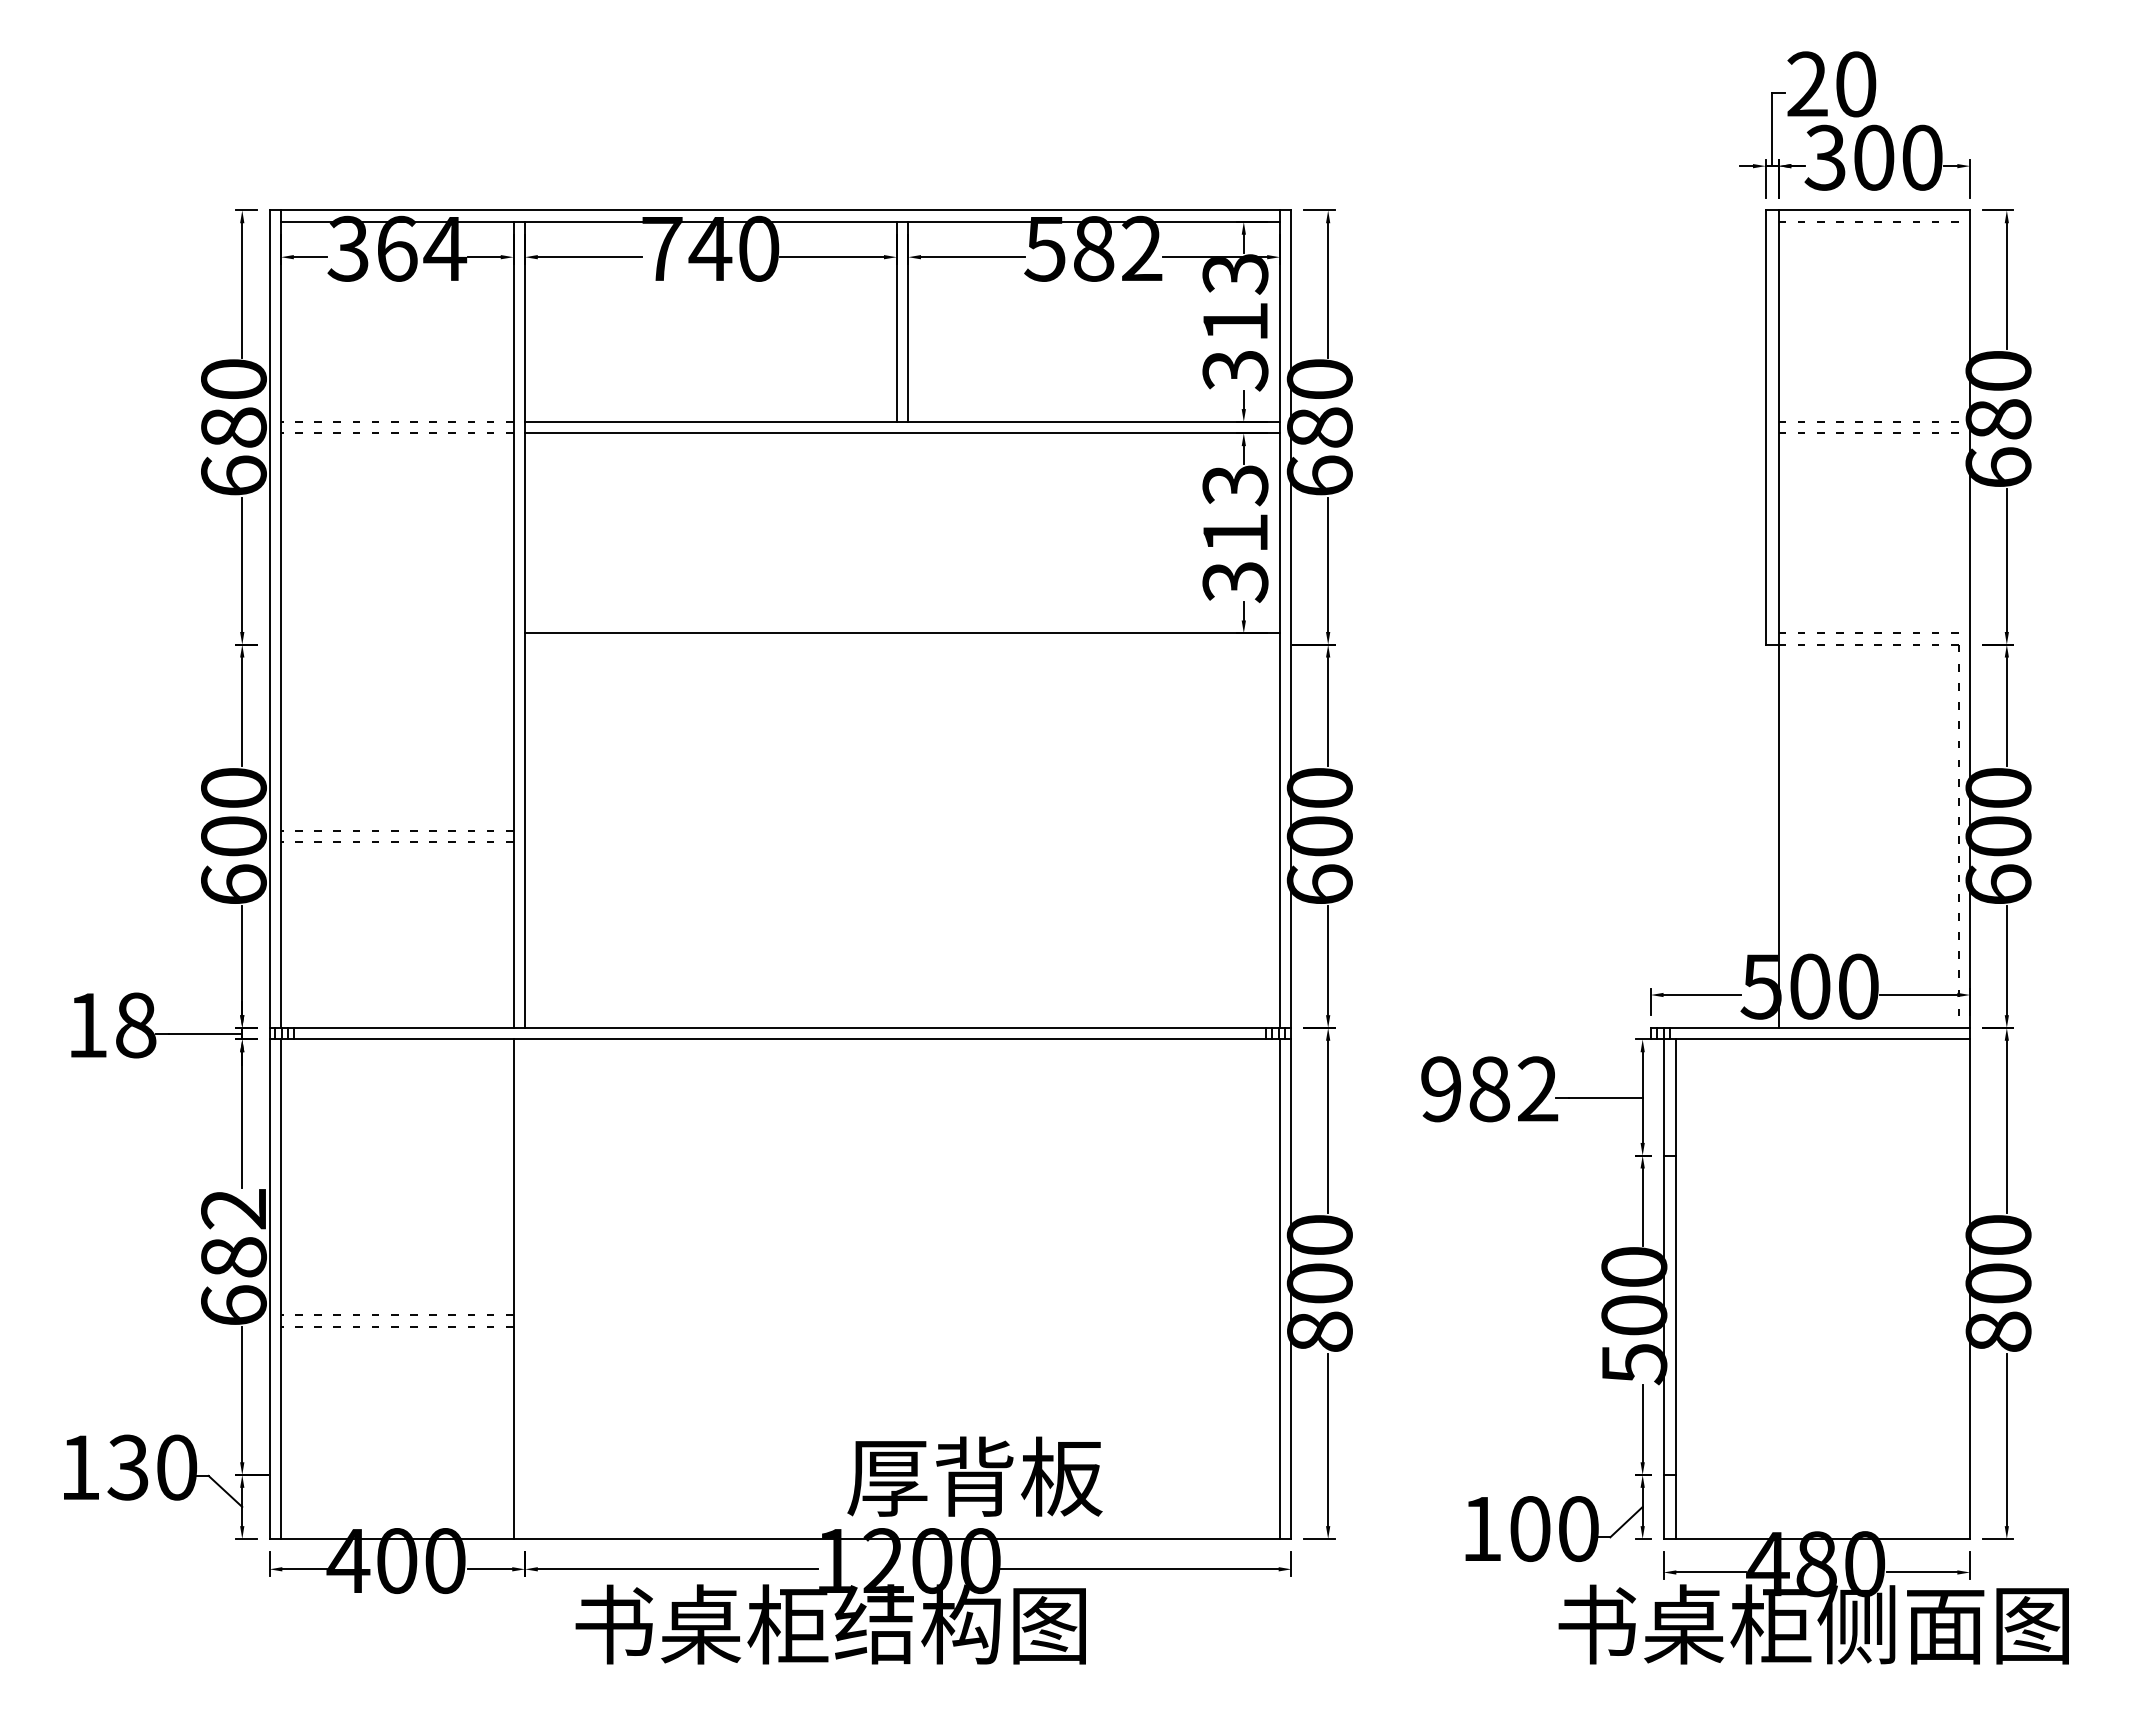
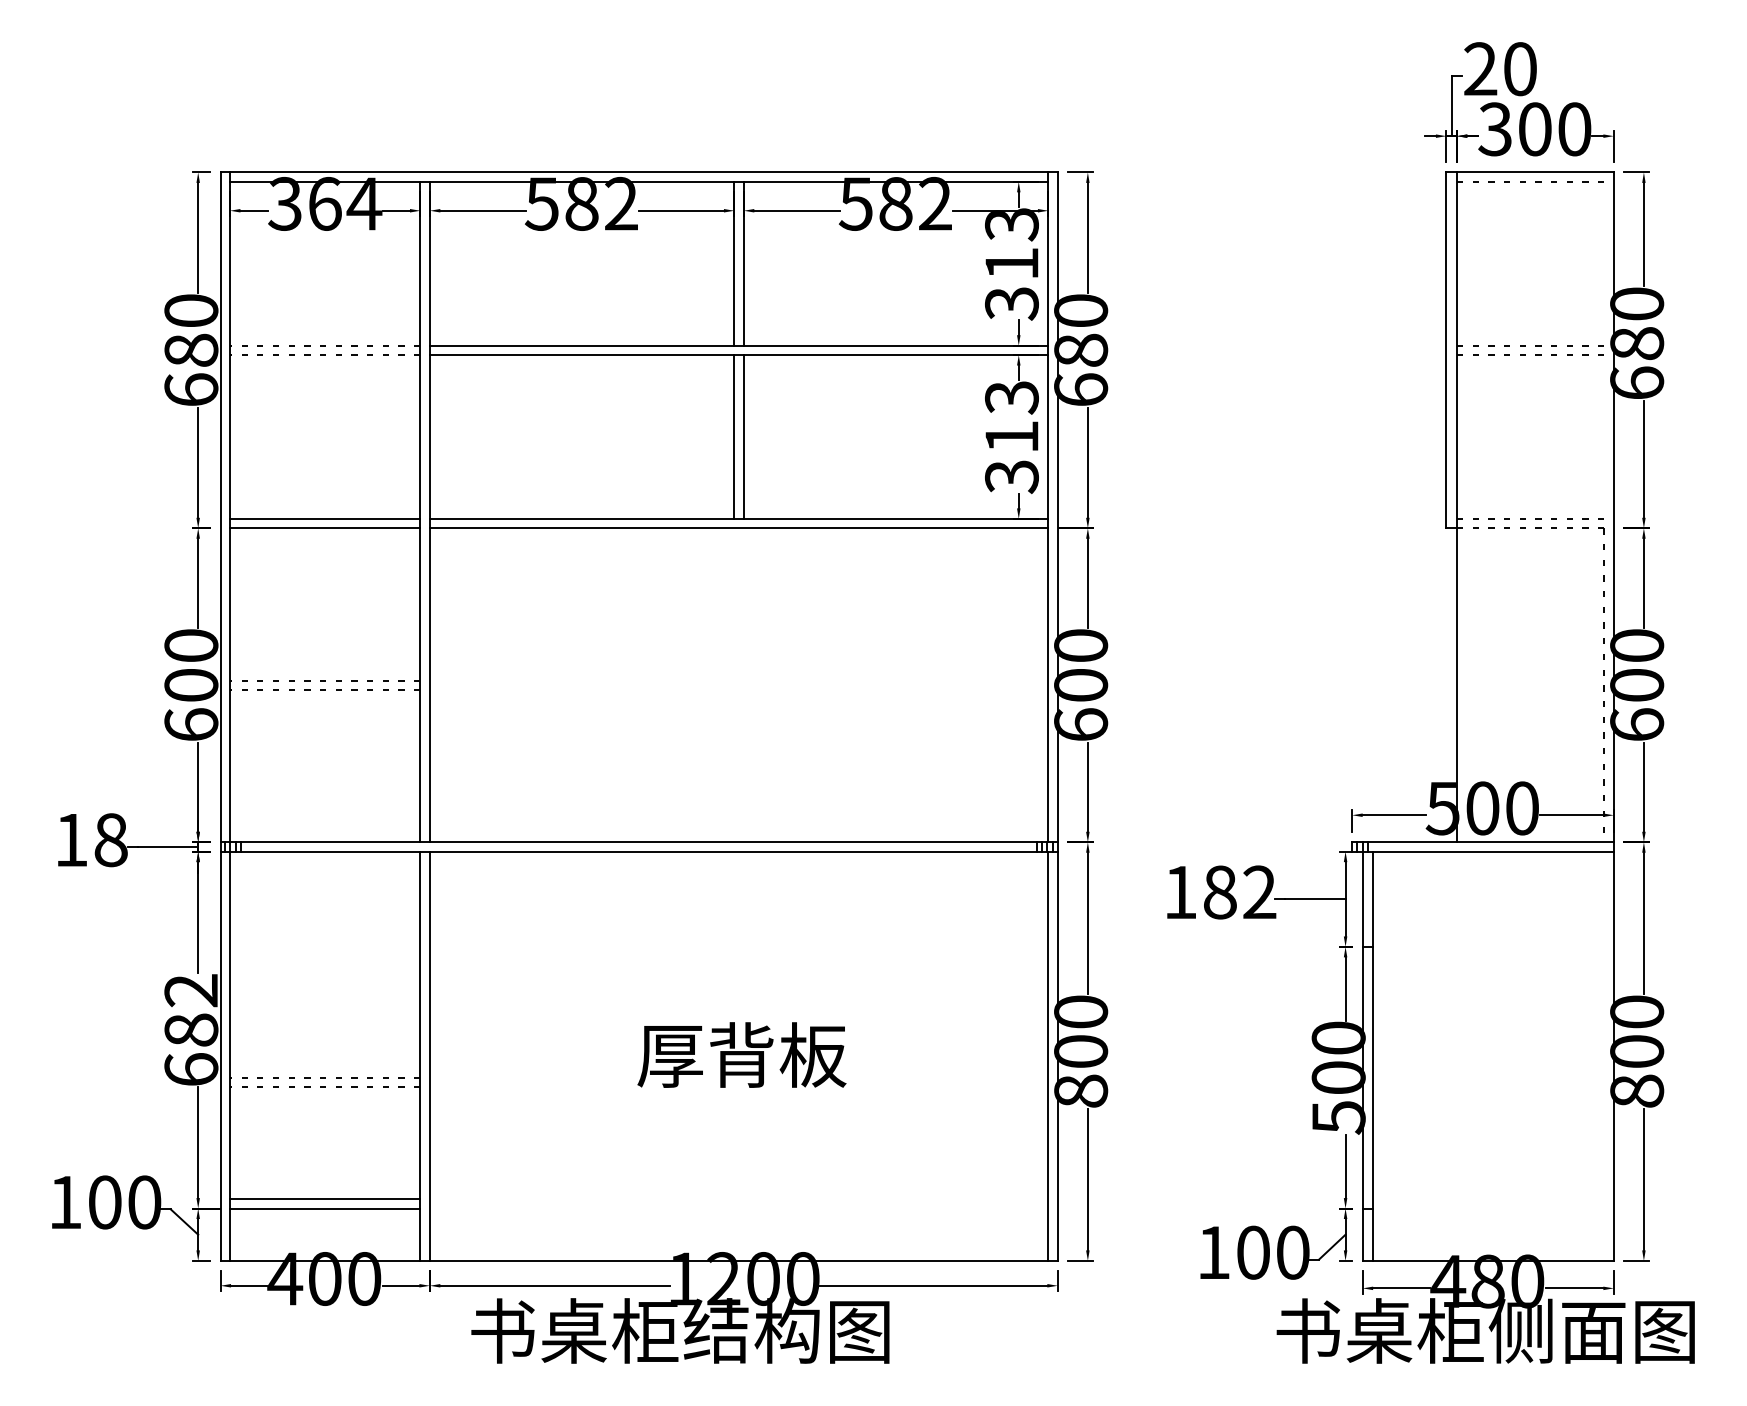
text: (710, 248) -> (581, 203), 740 -> 582
line: (896, 533) -> (734, 437), added
line: (908, 533) -> (744, 437), added
line: (397, 633) -> (325, 519), added
line: (397, 644) -> (325, 528), added
line: (902, 644) -> (739, 528), added
text: (1440, 1089) -> (1179, 892), 982 -> 182
line: (525, 1288) -> (430, 1055), added
line: (397, 1463) -> (325, 1199), added
text: (127, 1467) -> (104, 1202), 130 -> 100
line: (397, 1475) -> (325, 1208), added
text: (974, 1476) -> (741, 1054), moved

